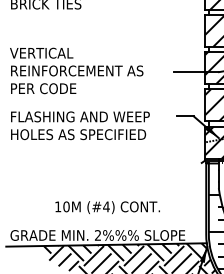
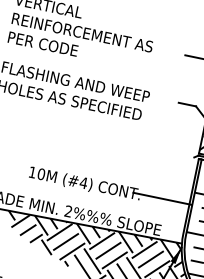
line: (180, 206) -> (162, 198), added

